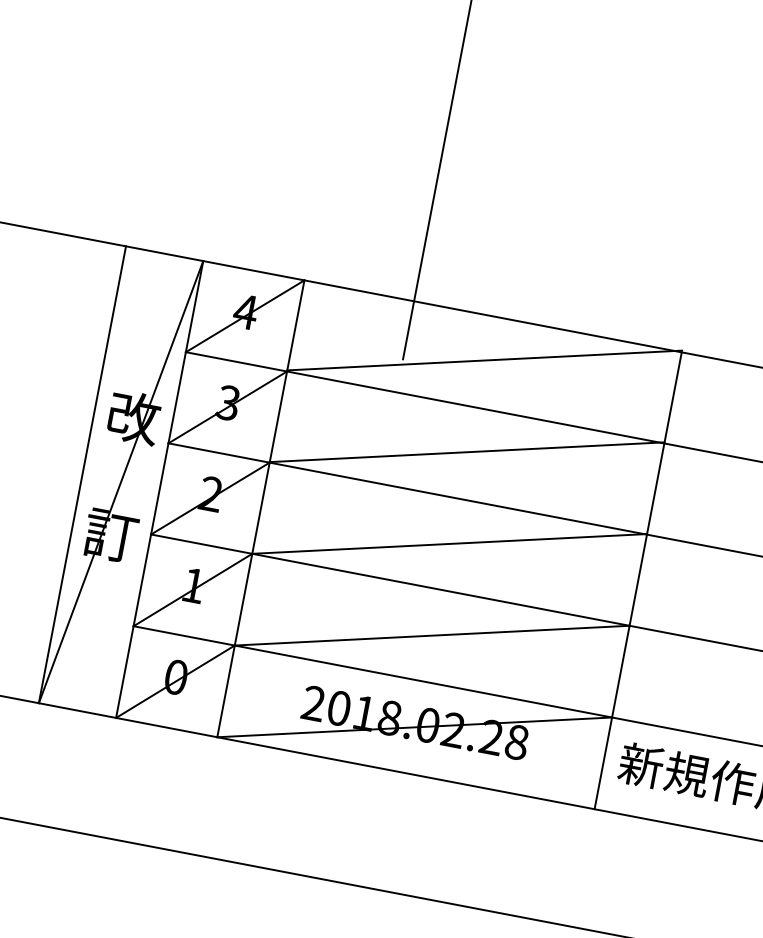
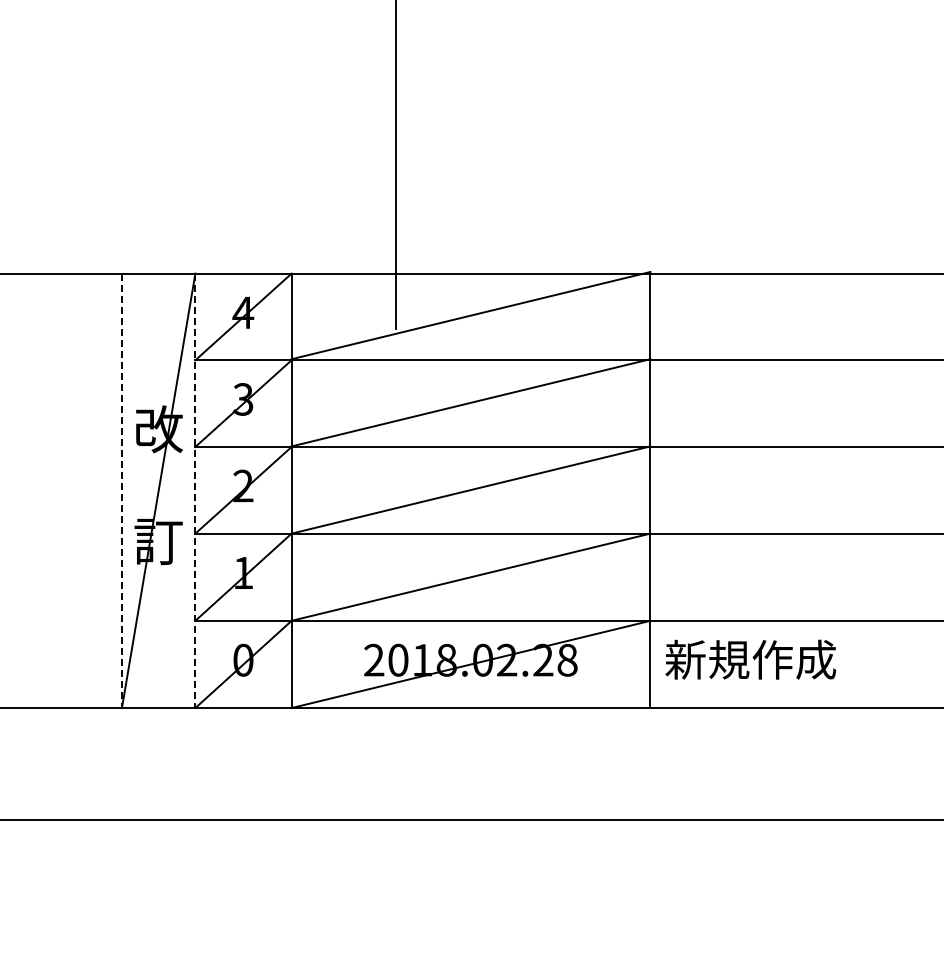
line: (81, 475) -> (121, 491), solid -> dashed
line: (159, 490) -> (195, 491), solid -> dashed

